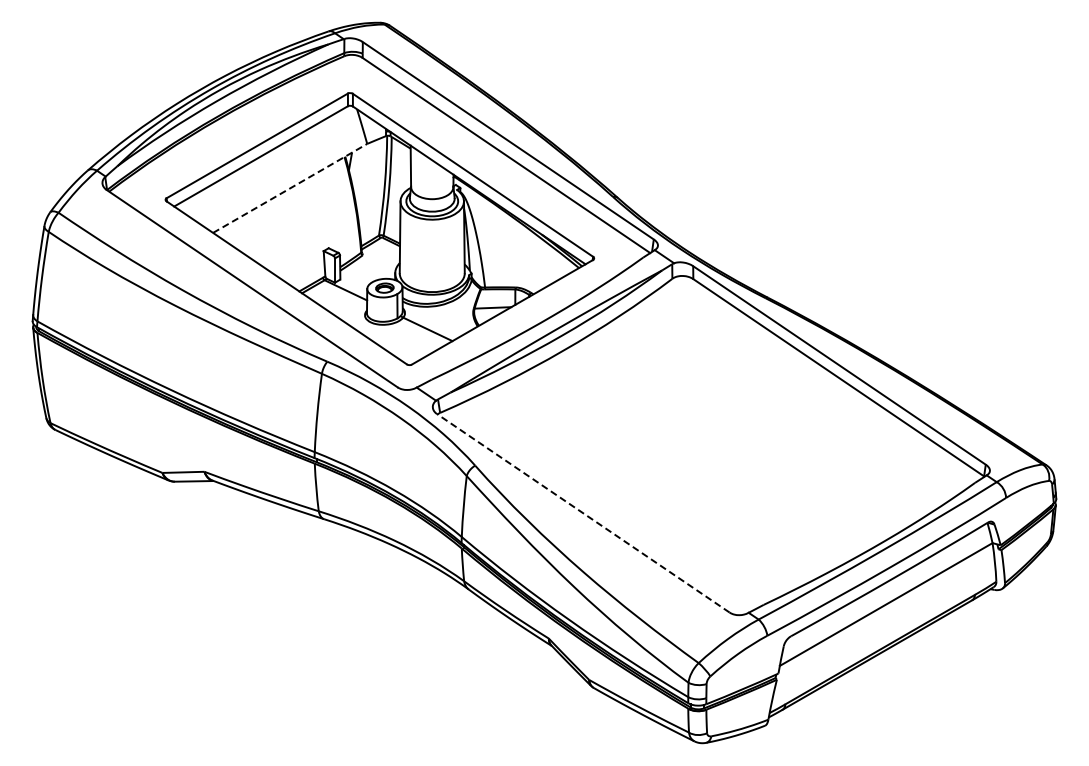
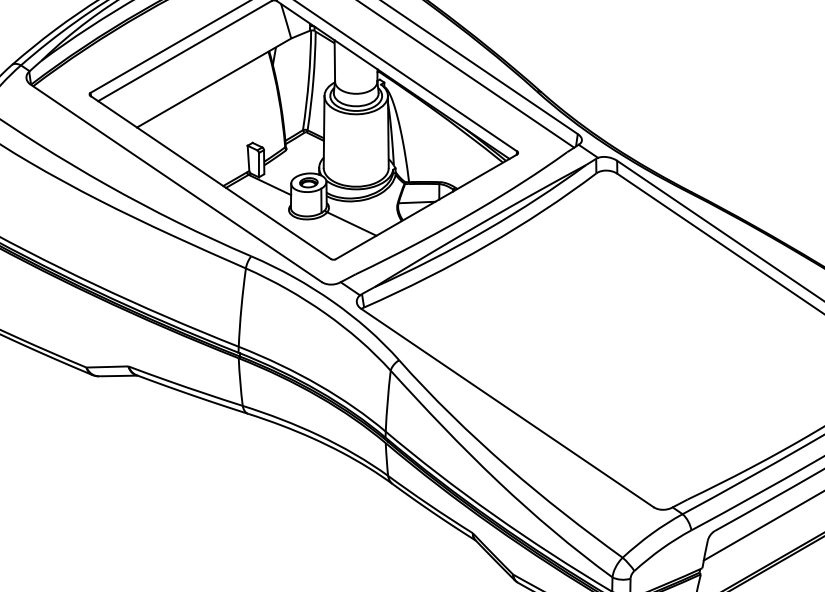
line: (290, 188) -> (214, 83), dashed -> solid
line: (583, 513) -> (507, 408), dashed -> solid

